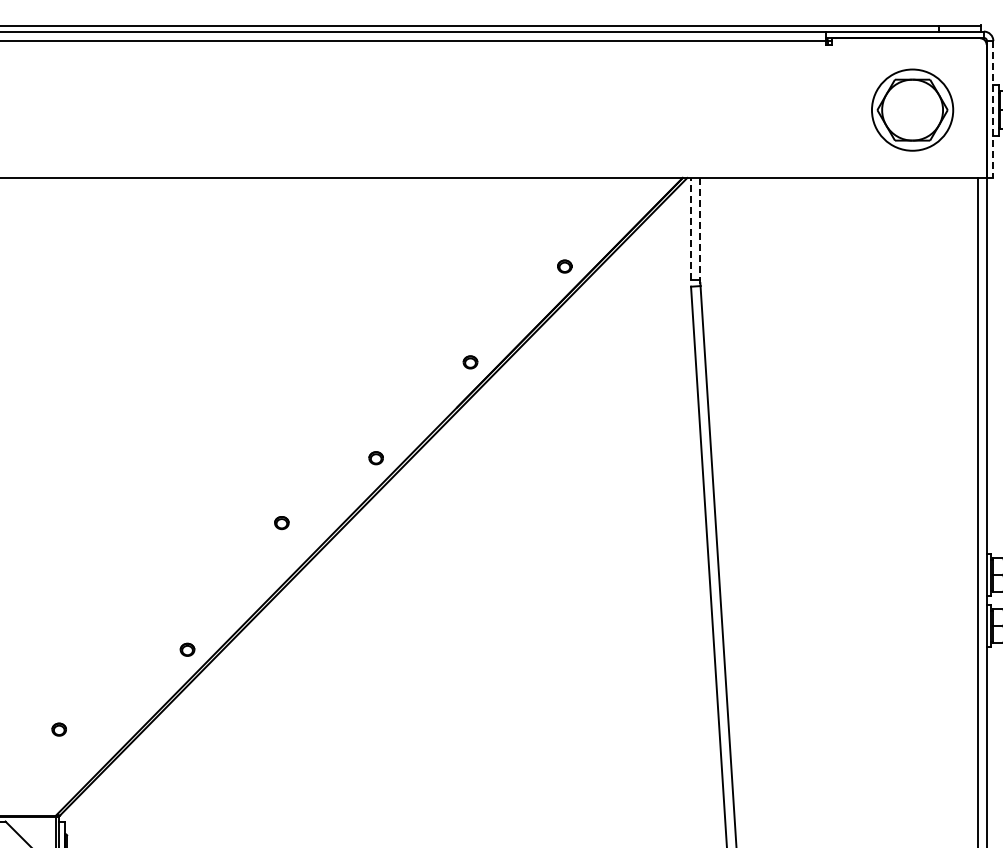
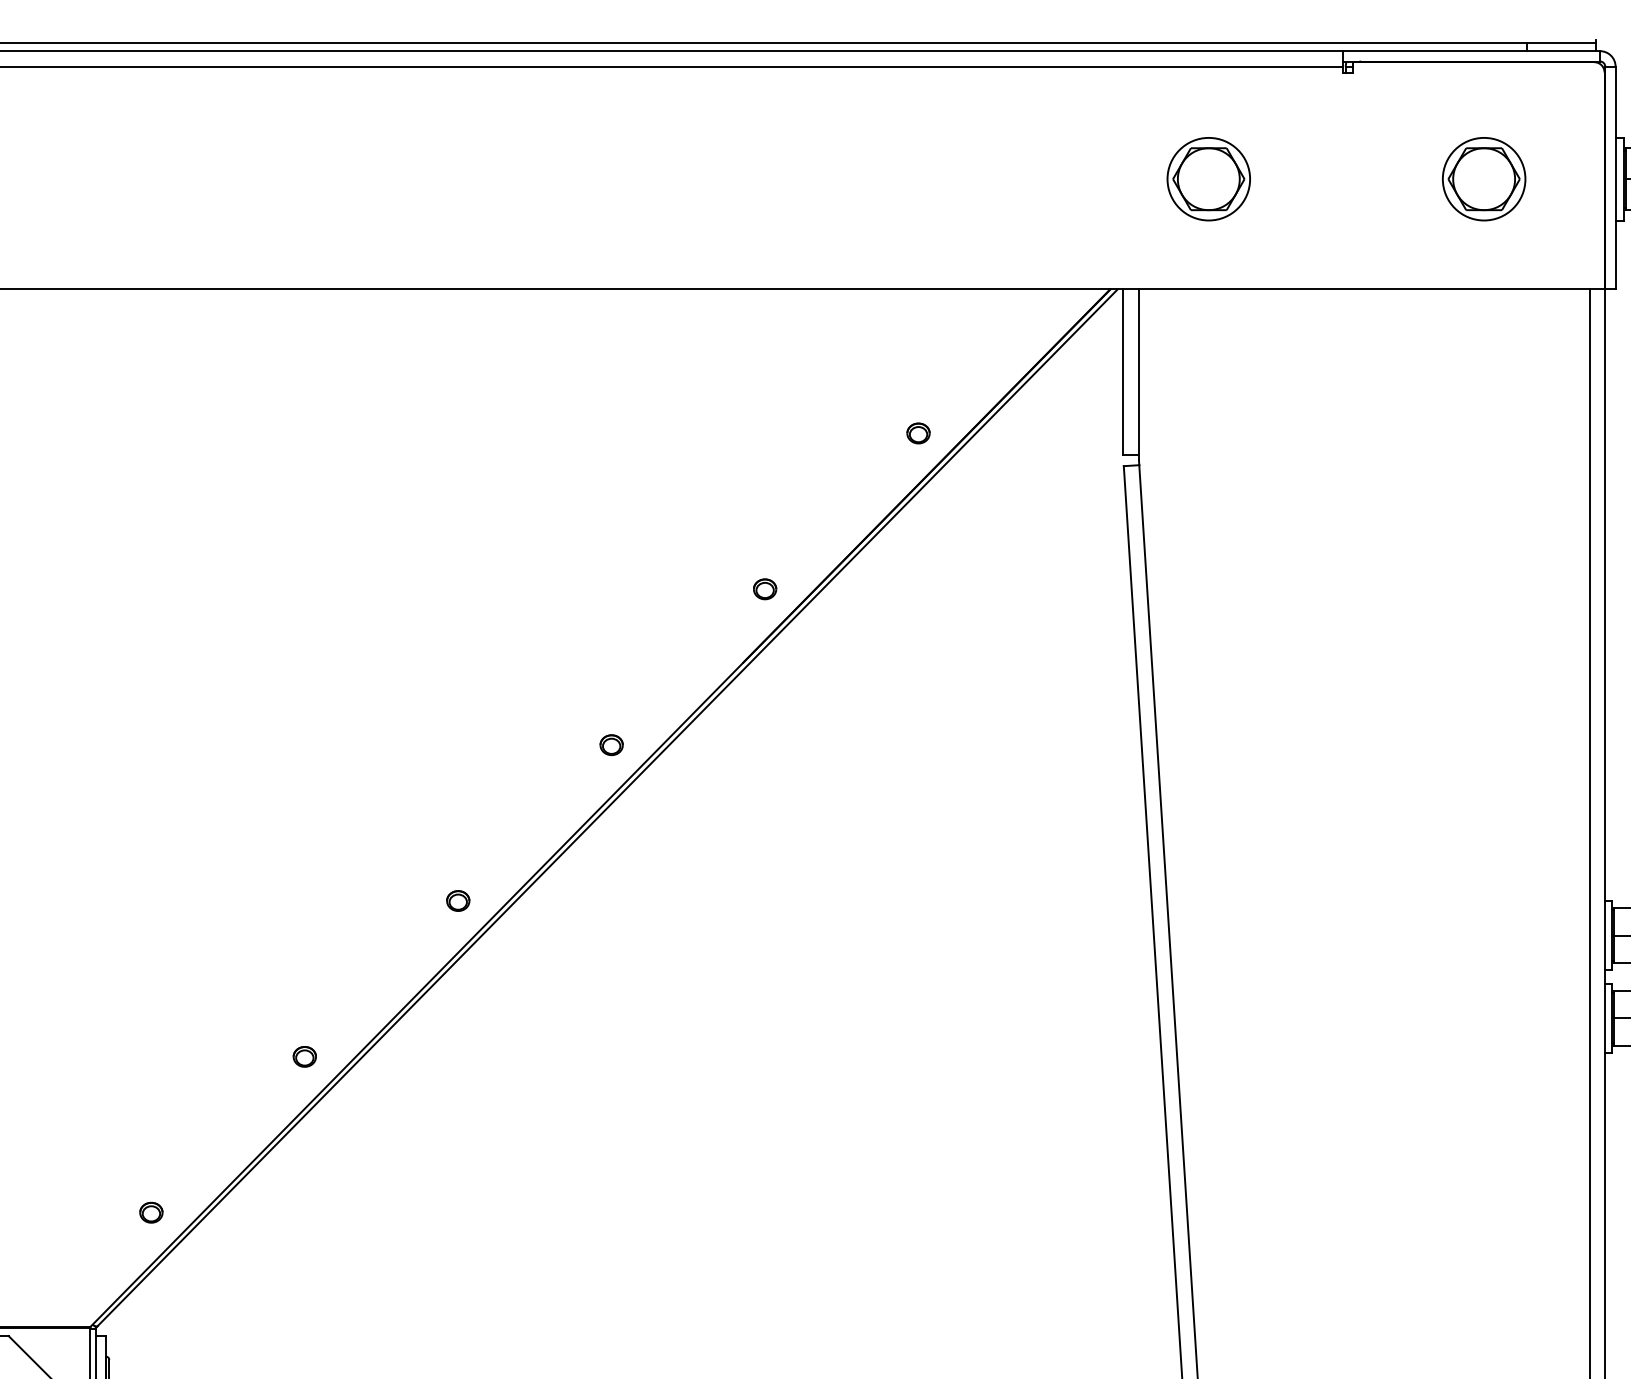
part: (743, 110) -> (1209, 179), added
part: (912, 110) -> (1484, 179), size x0.62
line: (993, 110) -> (1615, 179), dashed -> solid
line: (690, 228) -> (1122, 371), dashed -> solid
line: (700, 228) -> (1139, 371), dashed -> solid
part: (281, 523) -> (457, 901), moved
part: (58, 729) -> (150, 1212), moved

